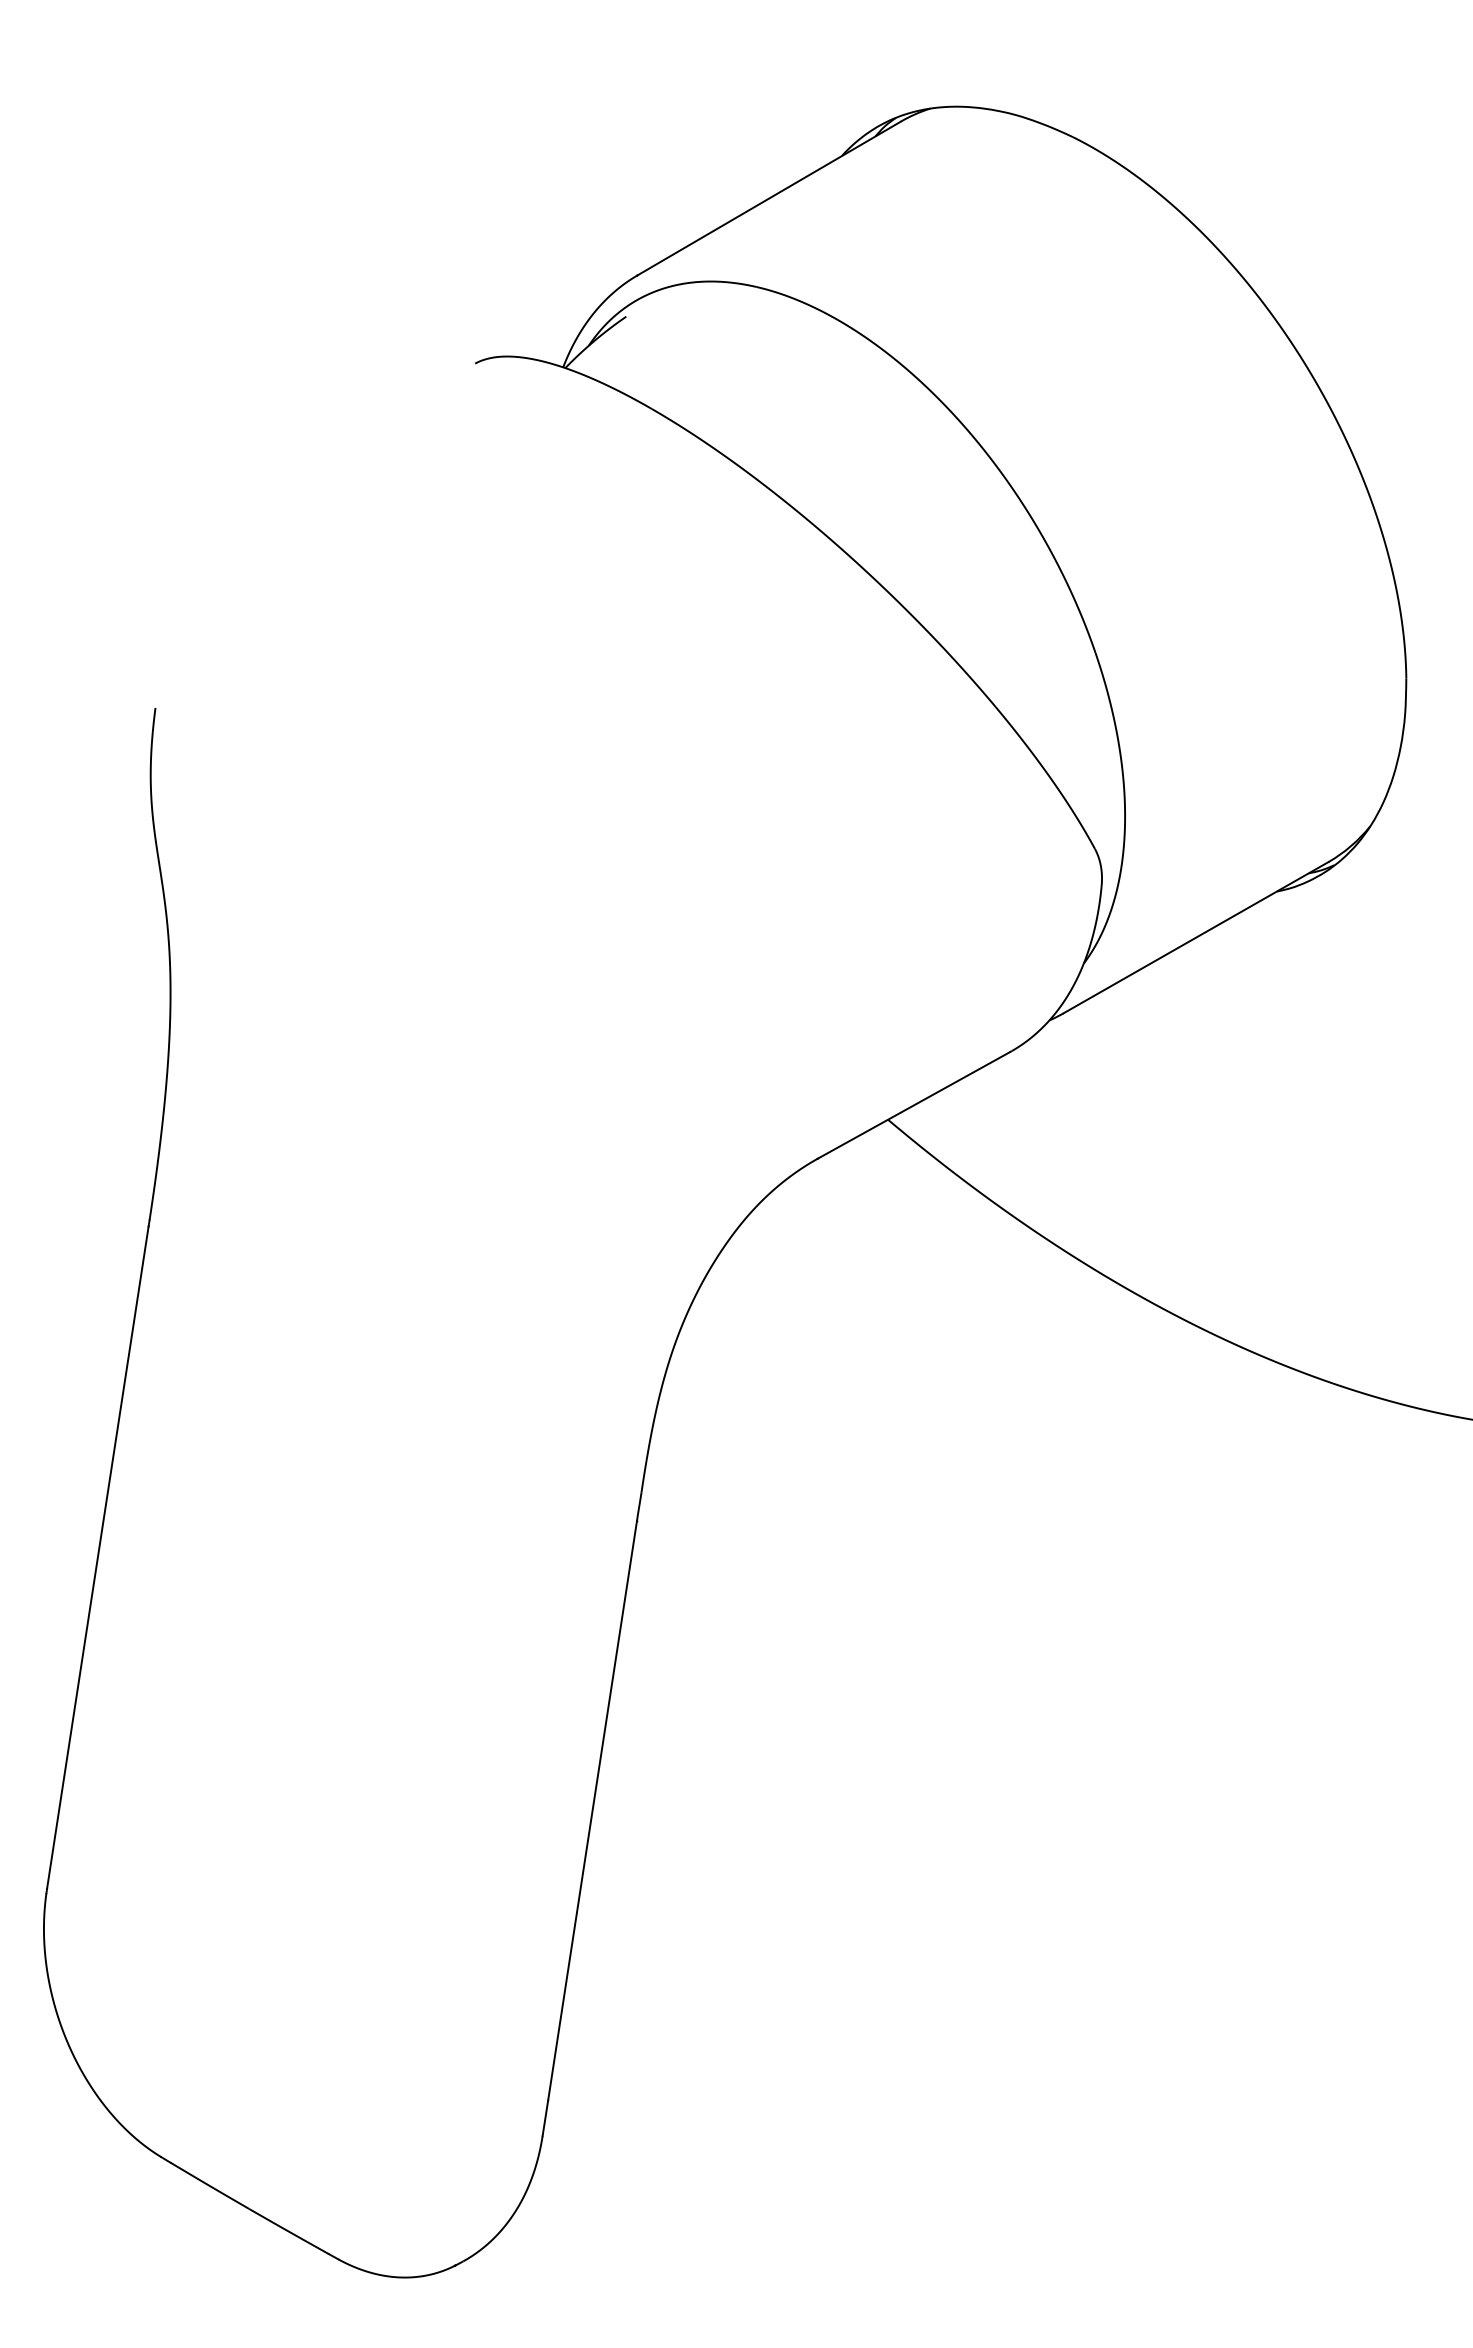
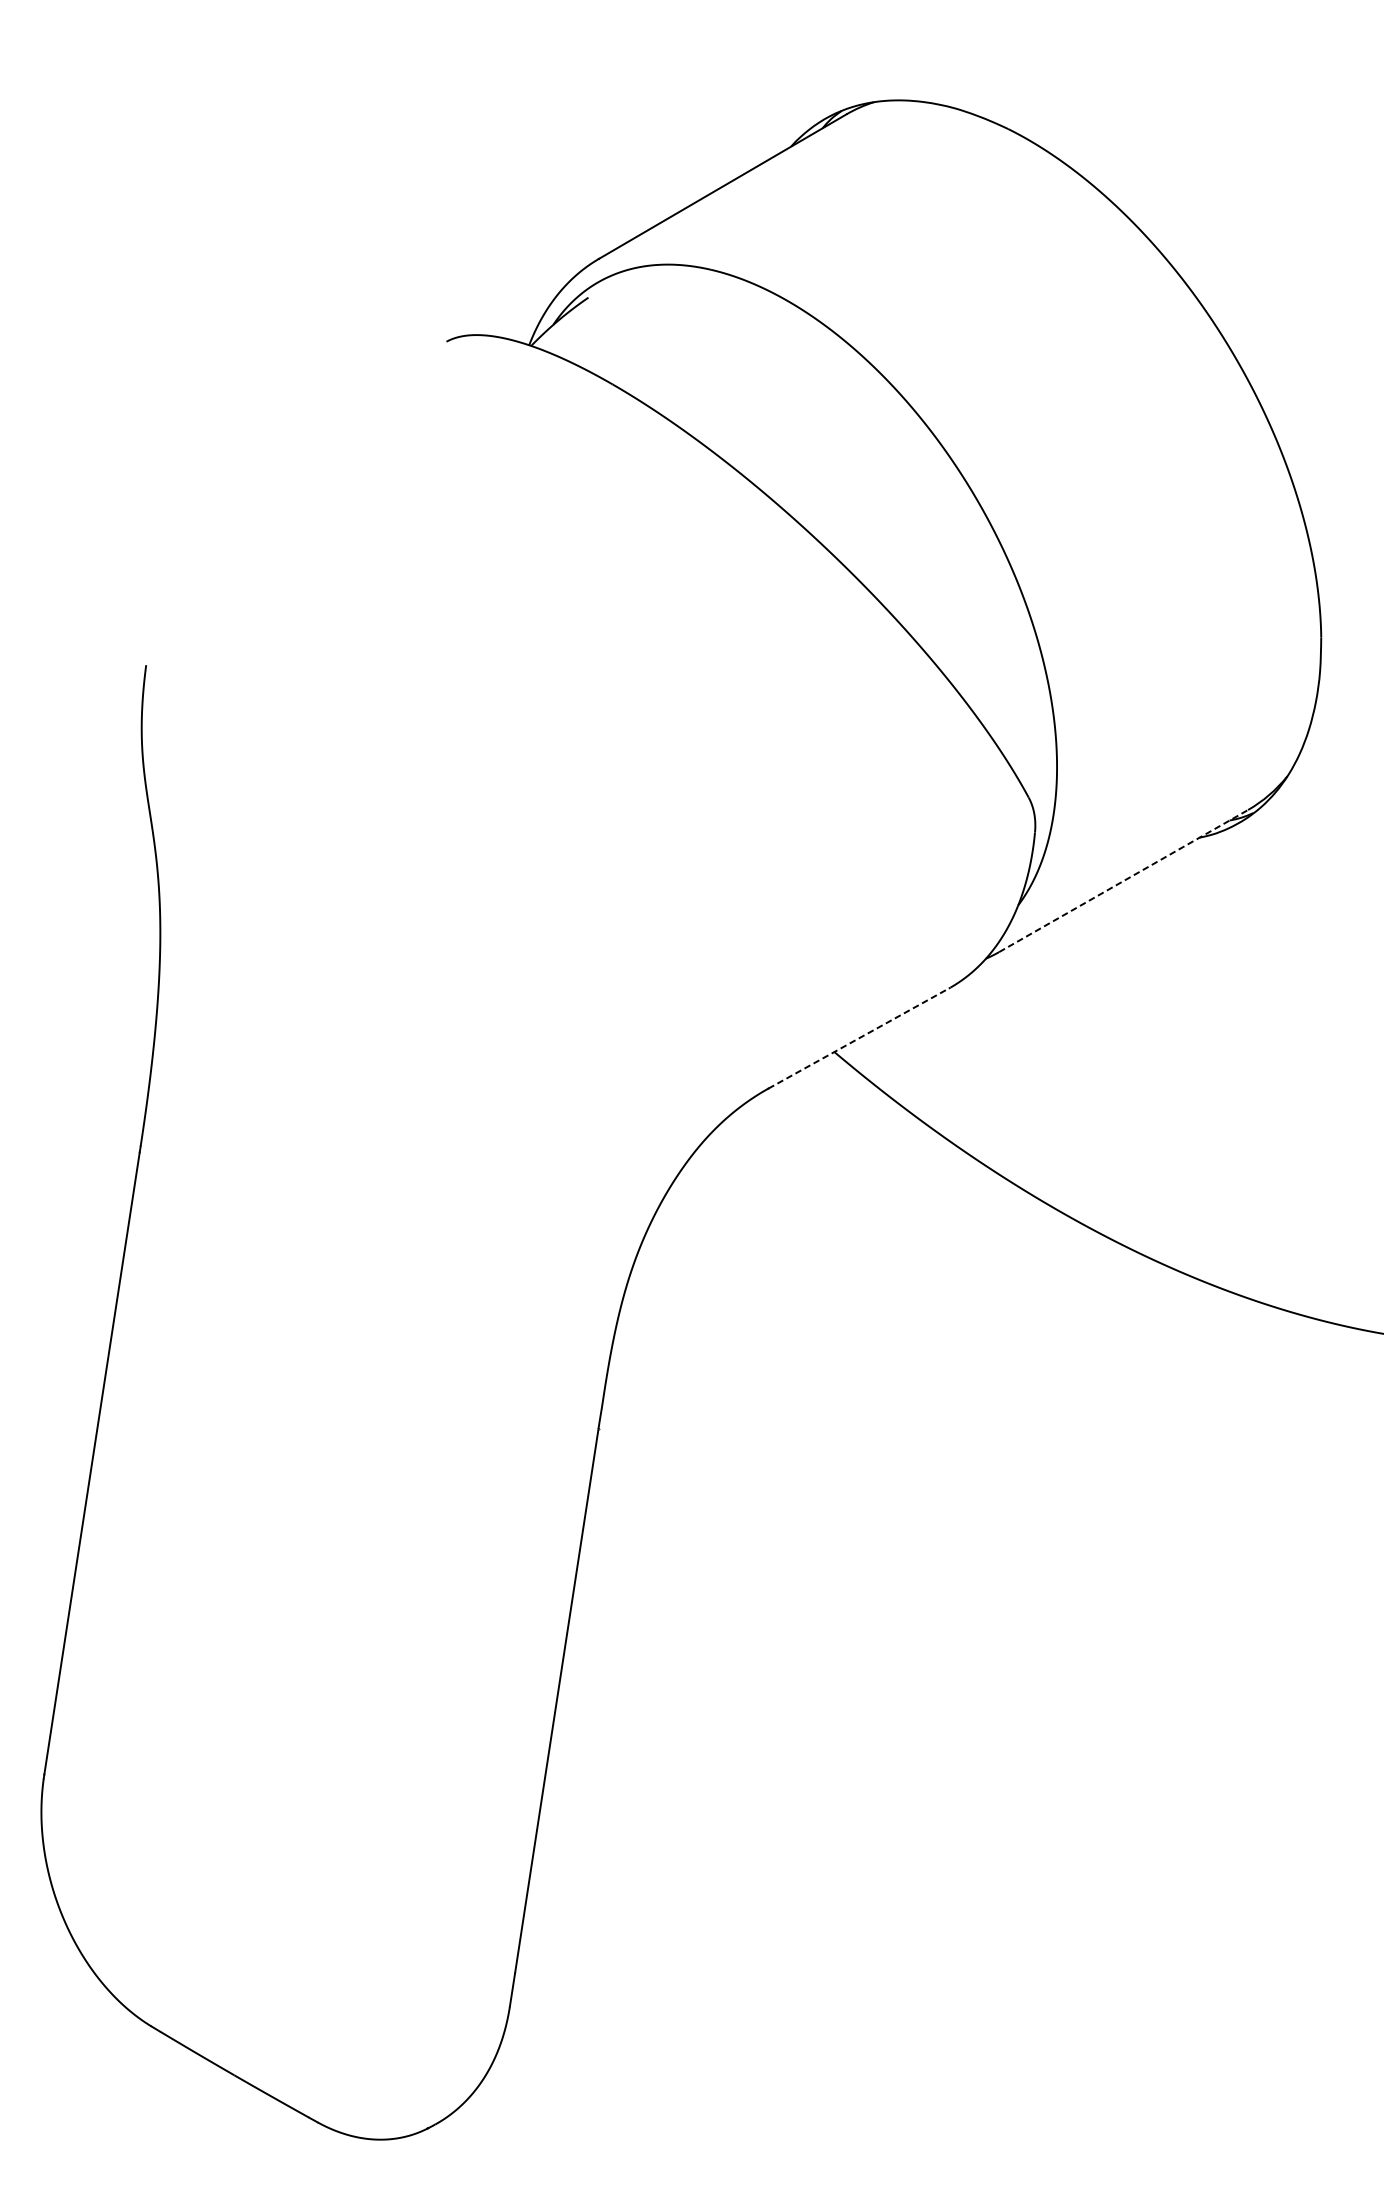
line: (1196, 937) -> (1124, 880), solid -> dashed
line: (913, 1105) -> (858, 1038), solid -> dashed

